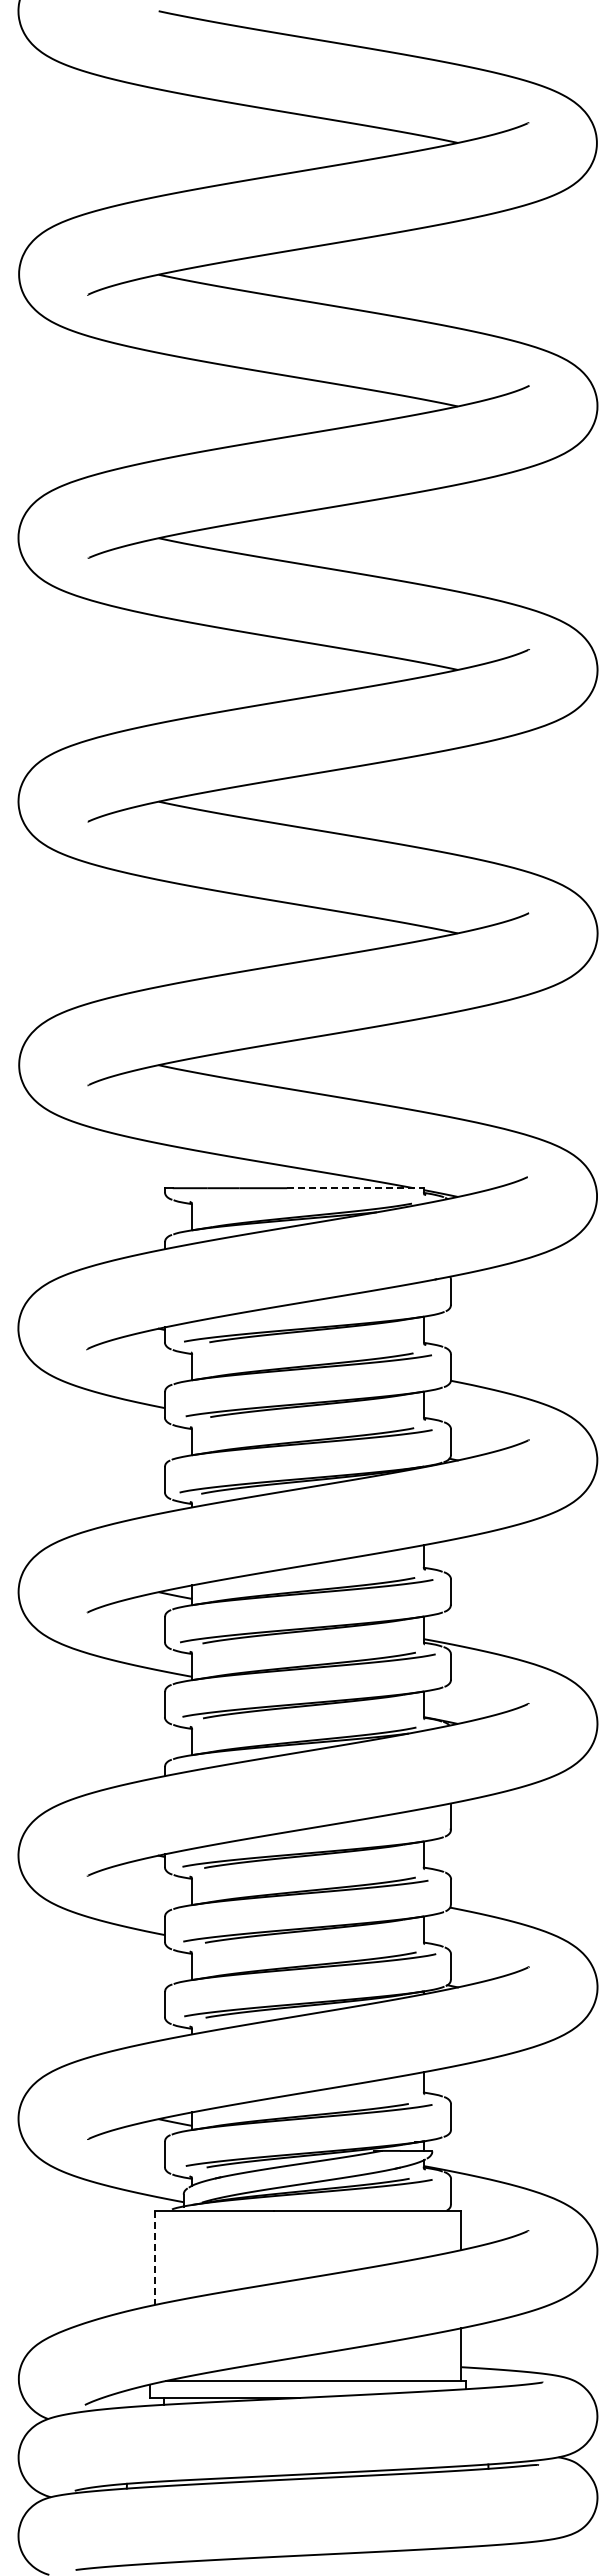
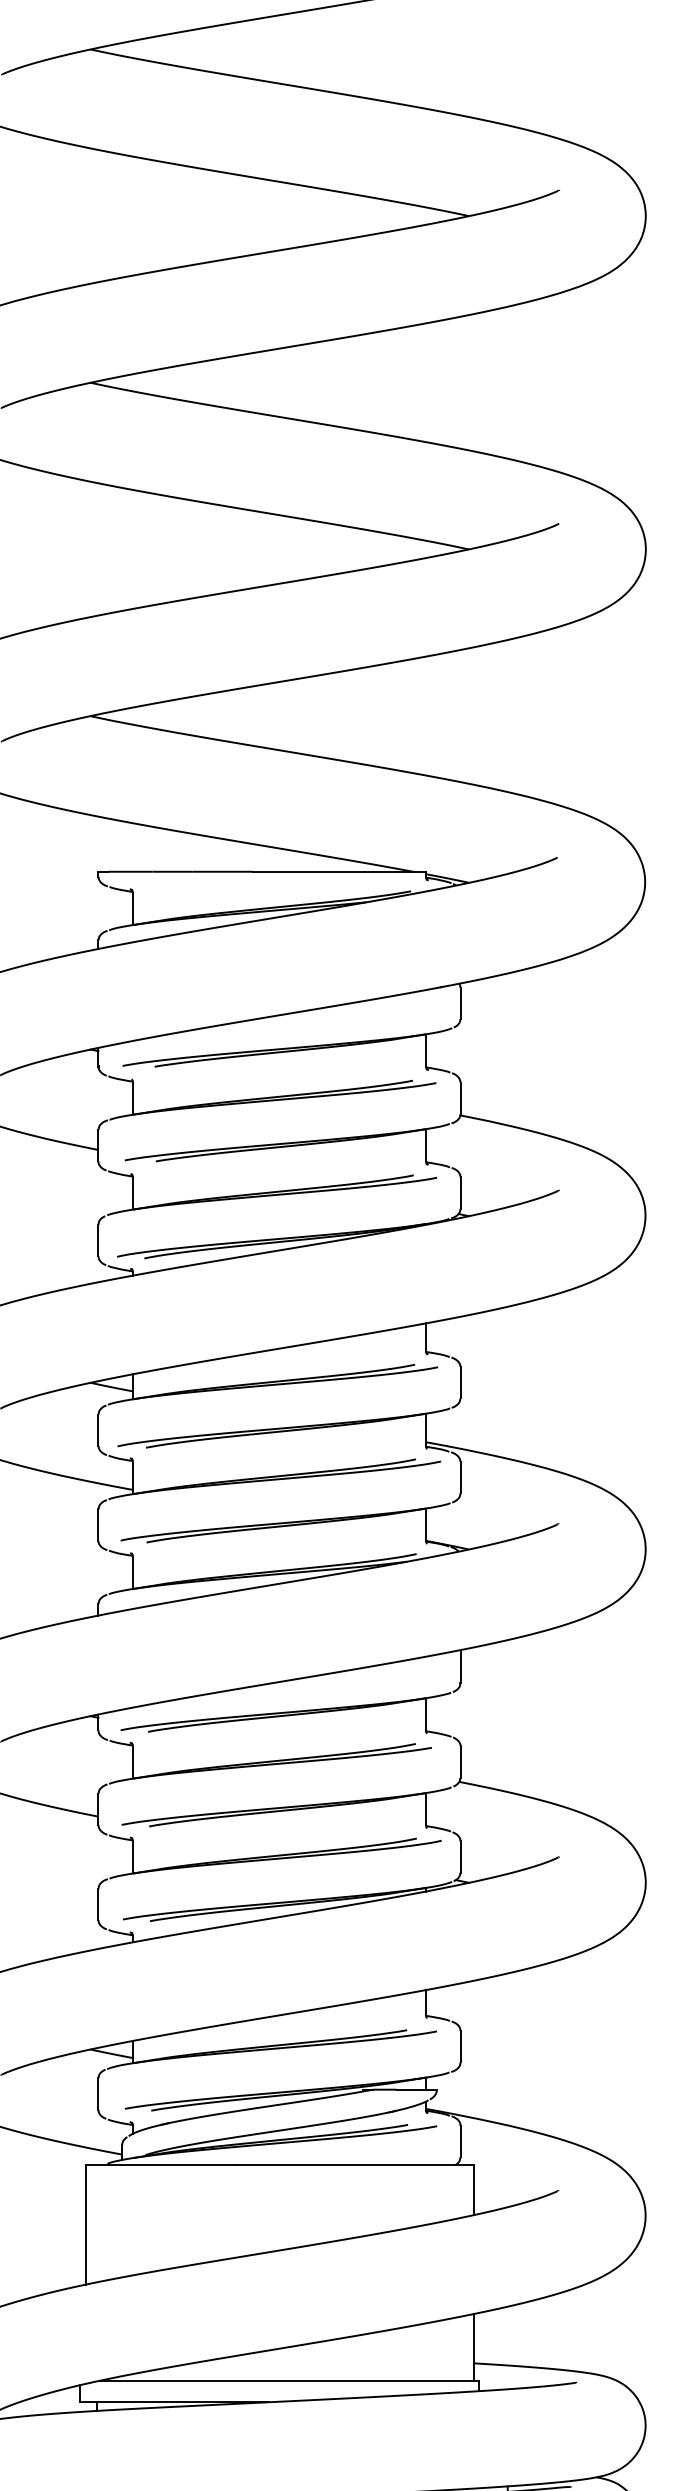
line: (356, 1188) -> (340, 872), dashed -> solid
line: (154, 2258) -> (85, 2225), dashed -> solid

